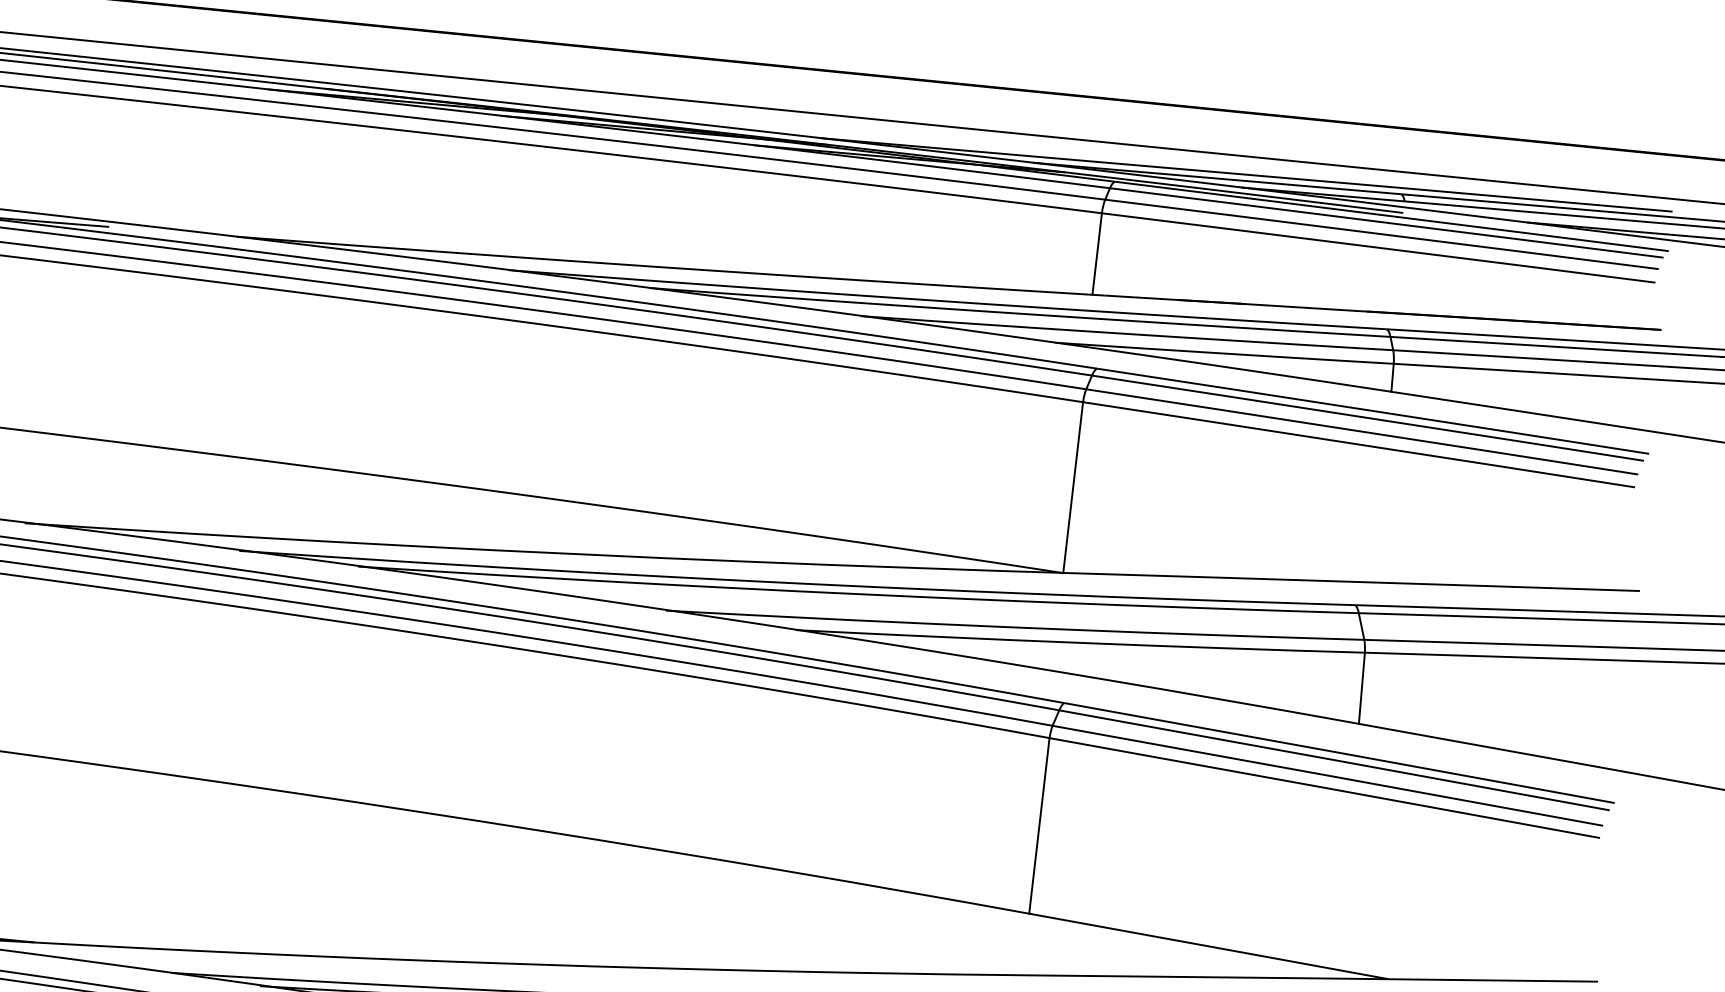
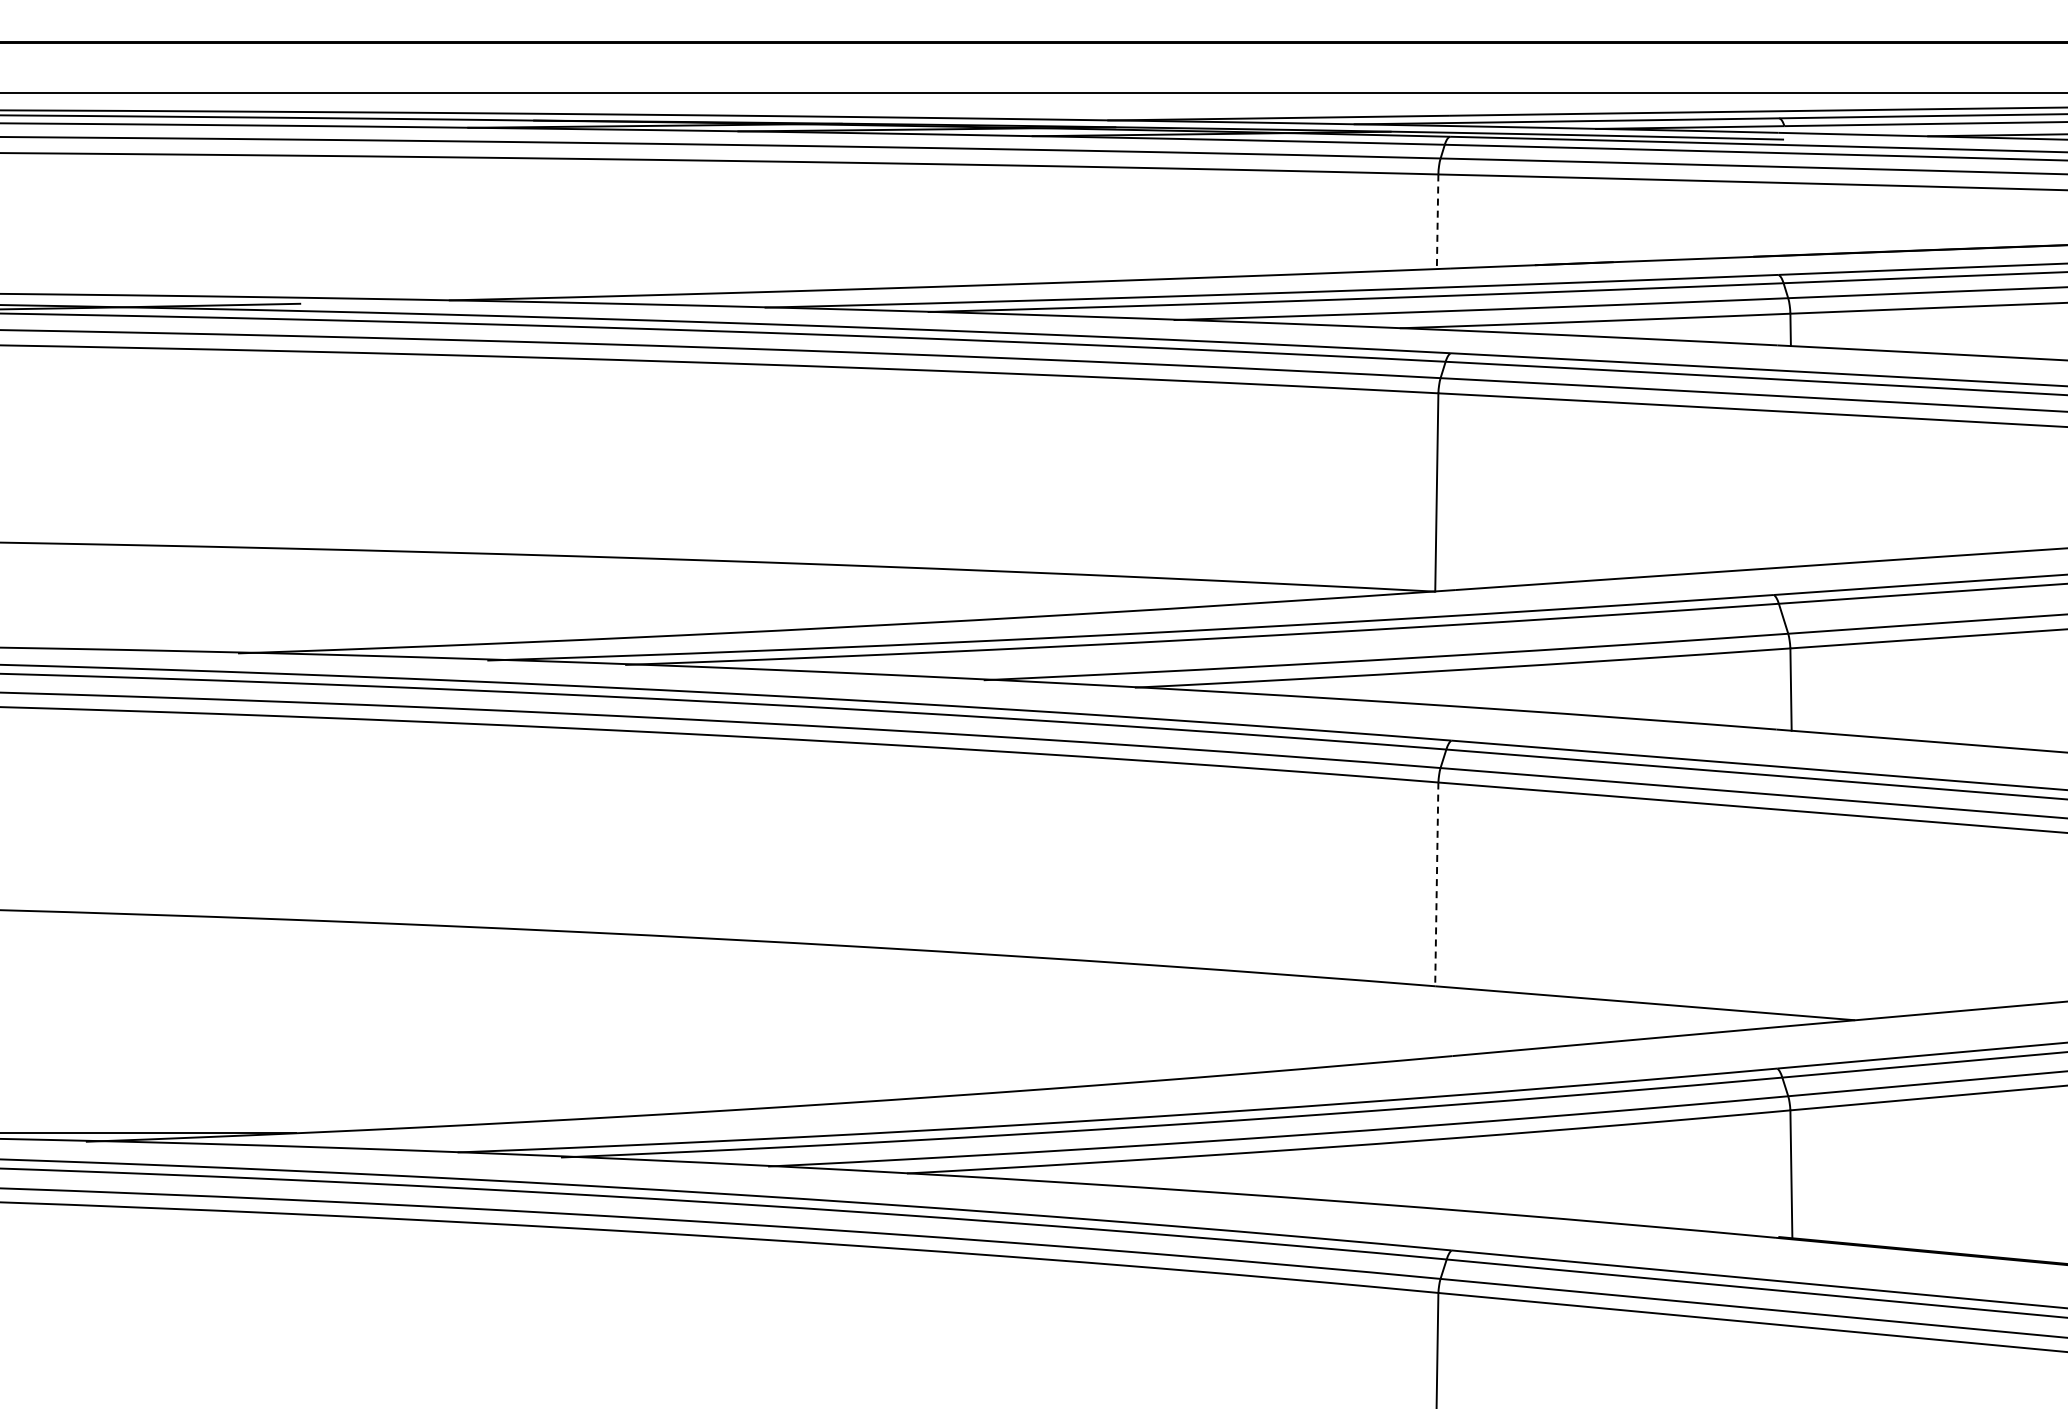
line: (1097, 254) -> (1437, 222), solid -> dashed
line: (1039, 825) -> (1436, 884), solid -> dashed

